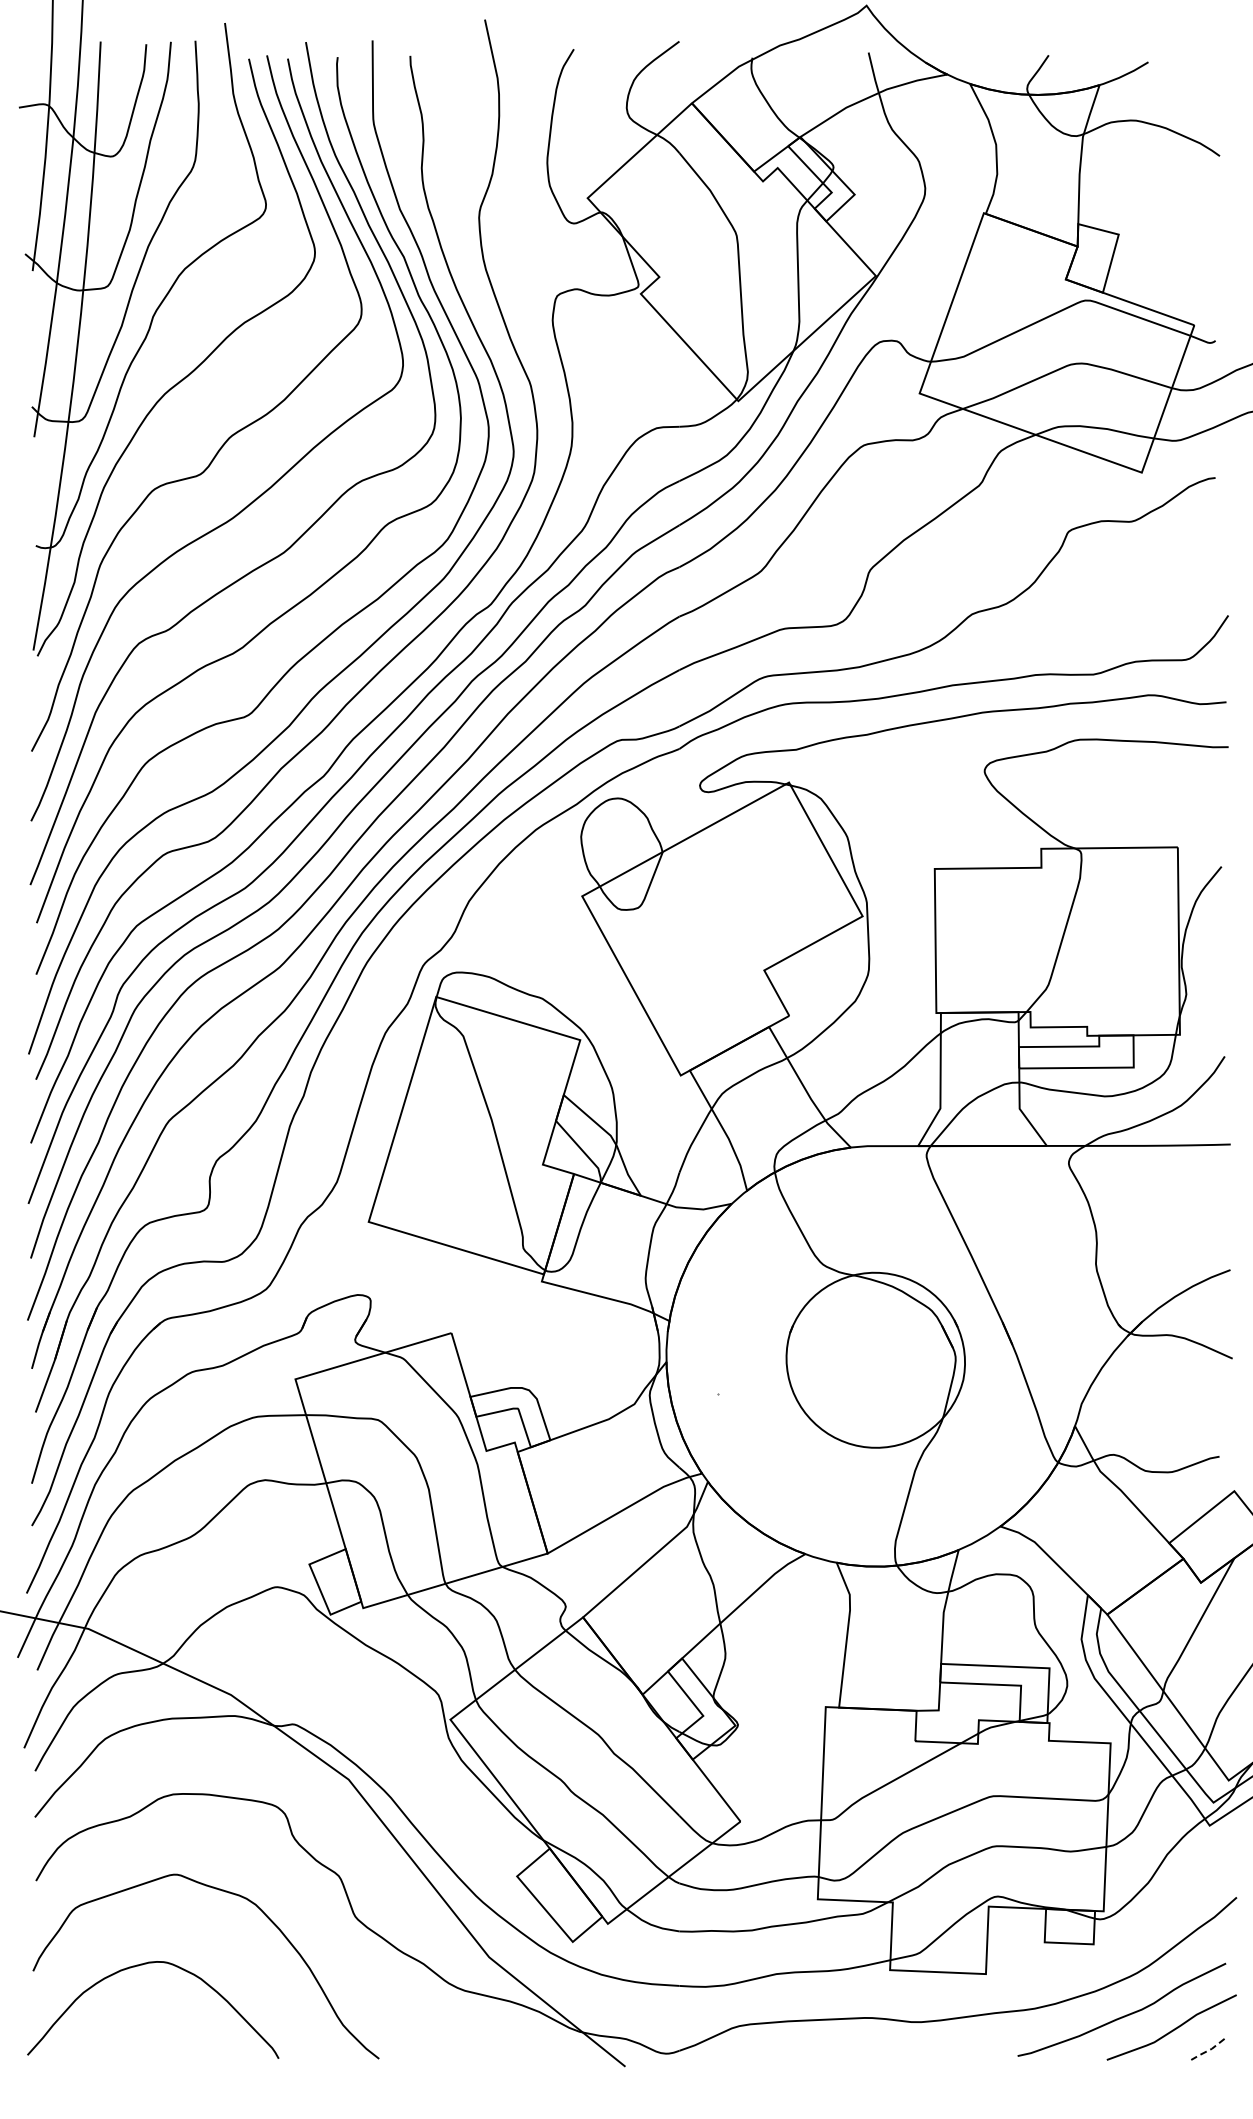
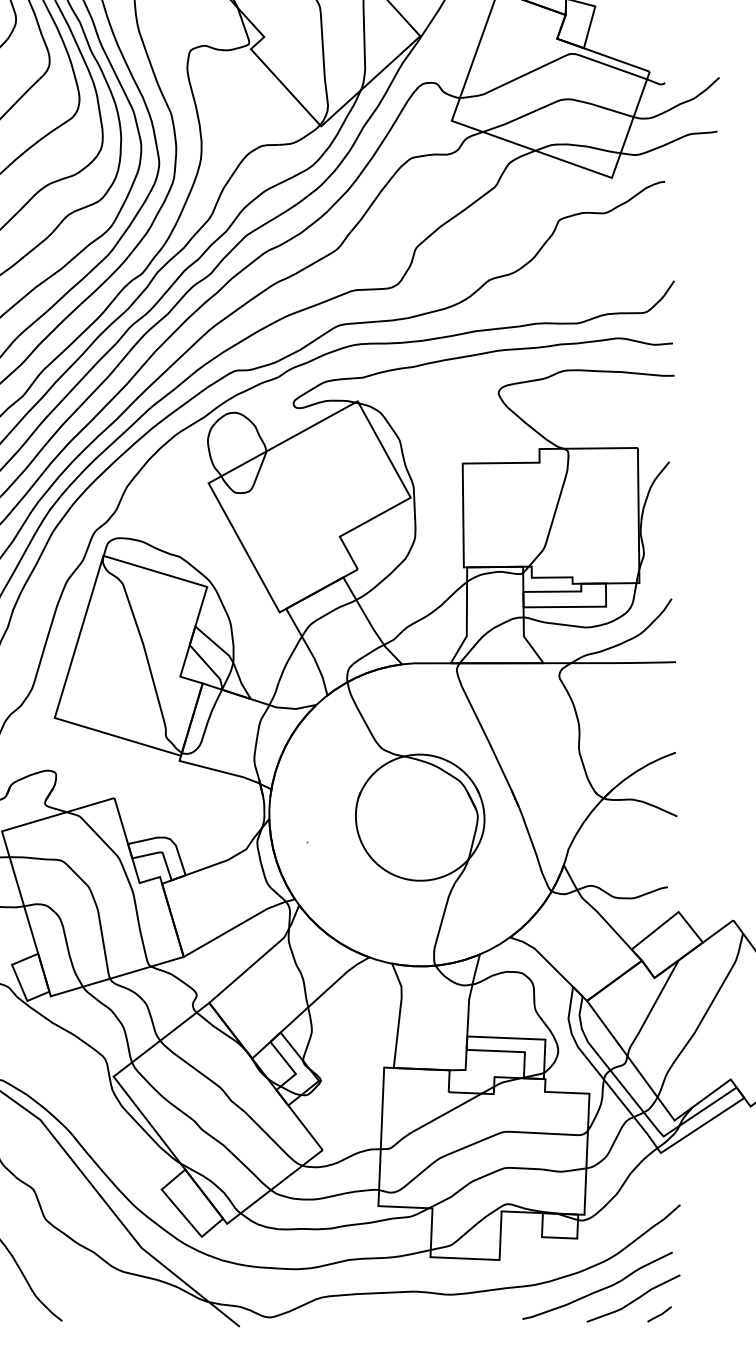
line: (1208, 2050) -> (659, 1315), dashed -> solid

